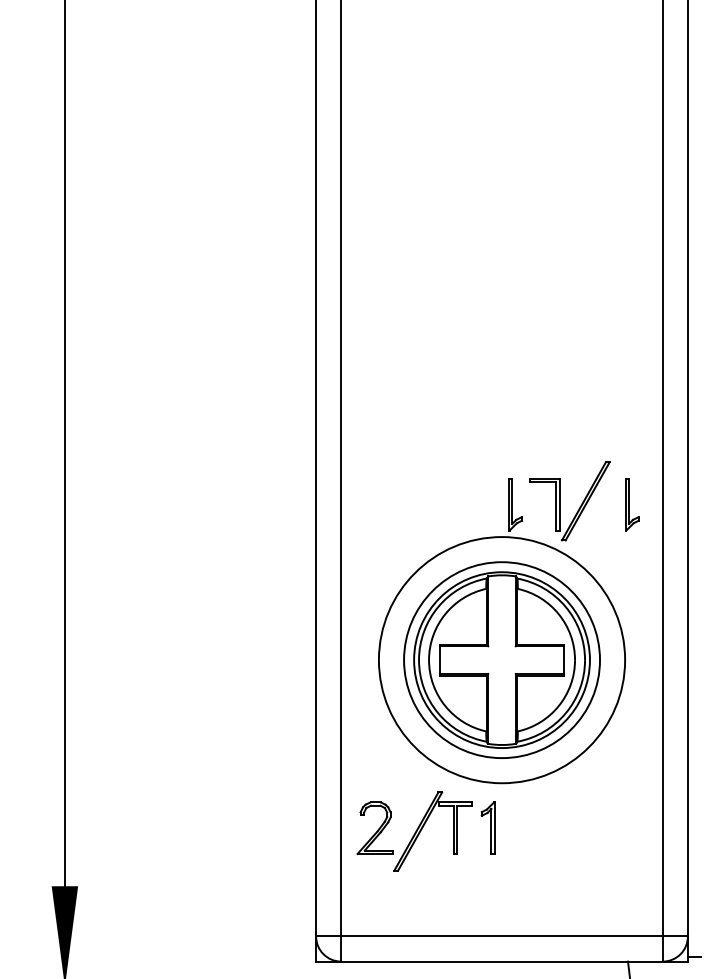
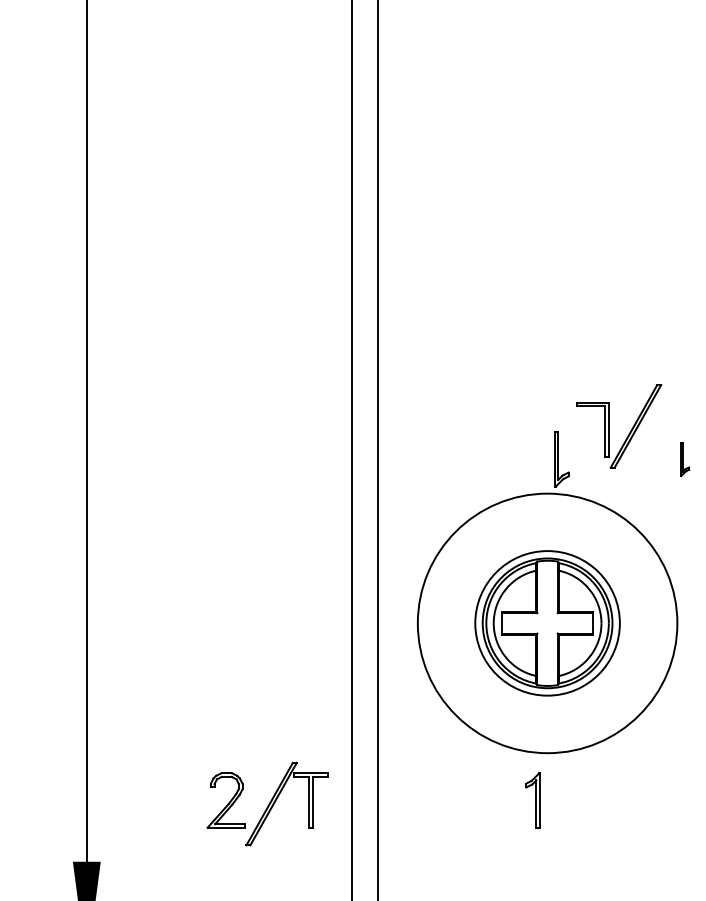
part: (560, 501) -> (609, 426), moved
part: (632, 504) -> (685, 459), size x0.6
part: (501, 659) -> (547, 622), size x0.7
part: (414, 831) -> (267, 804), moved

